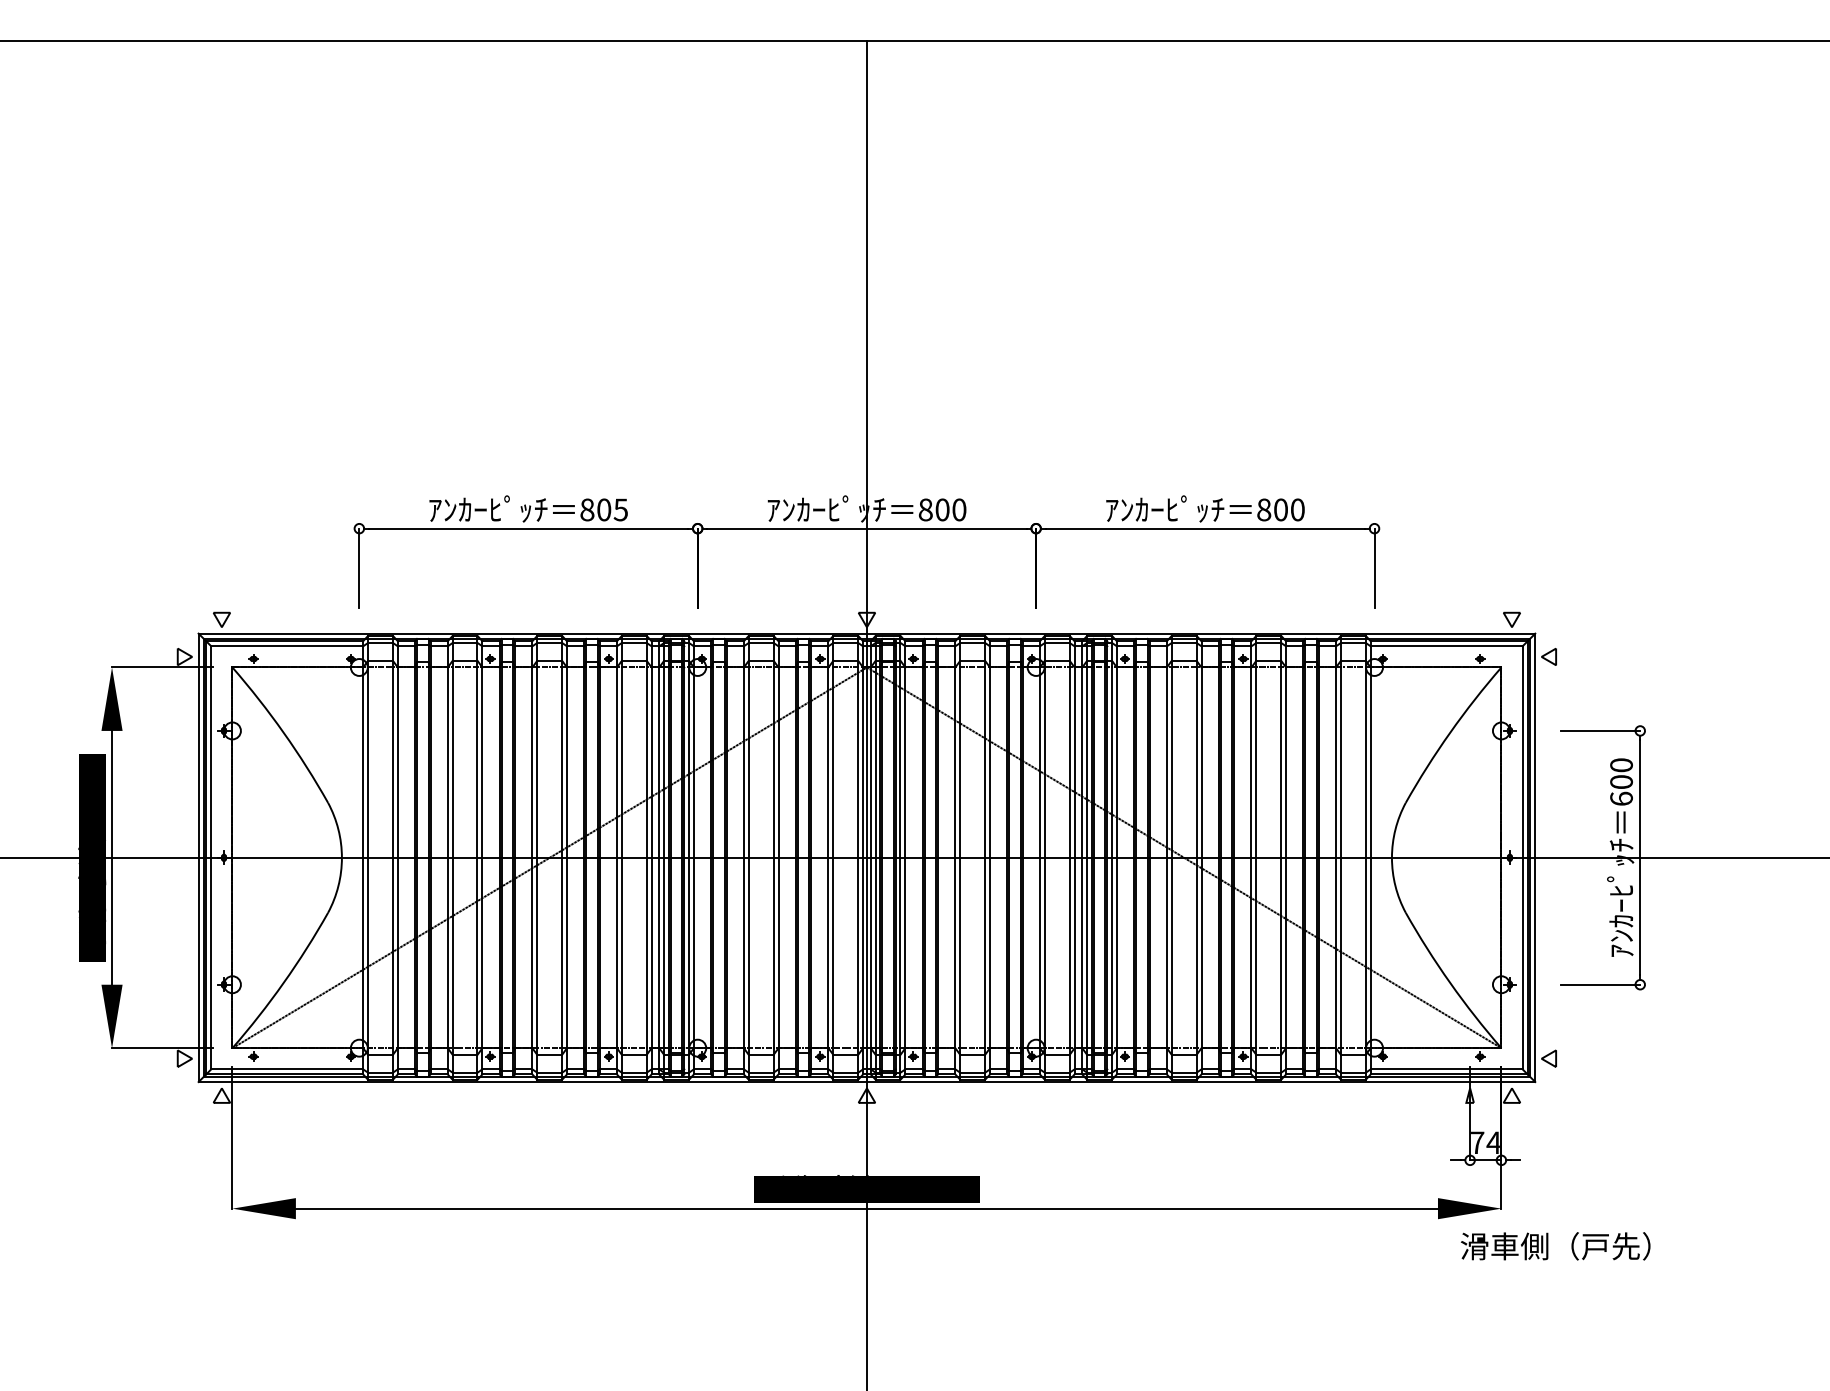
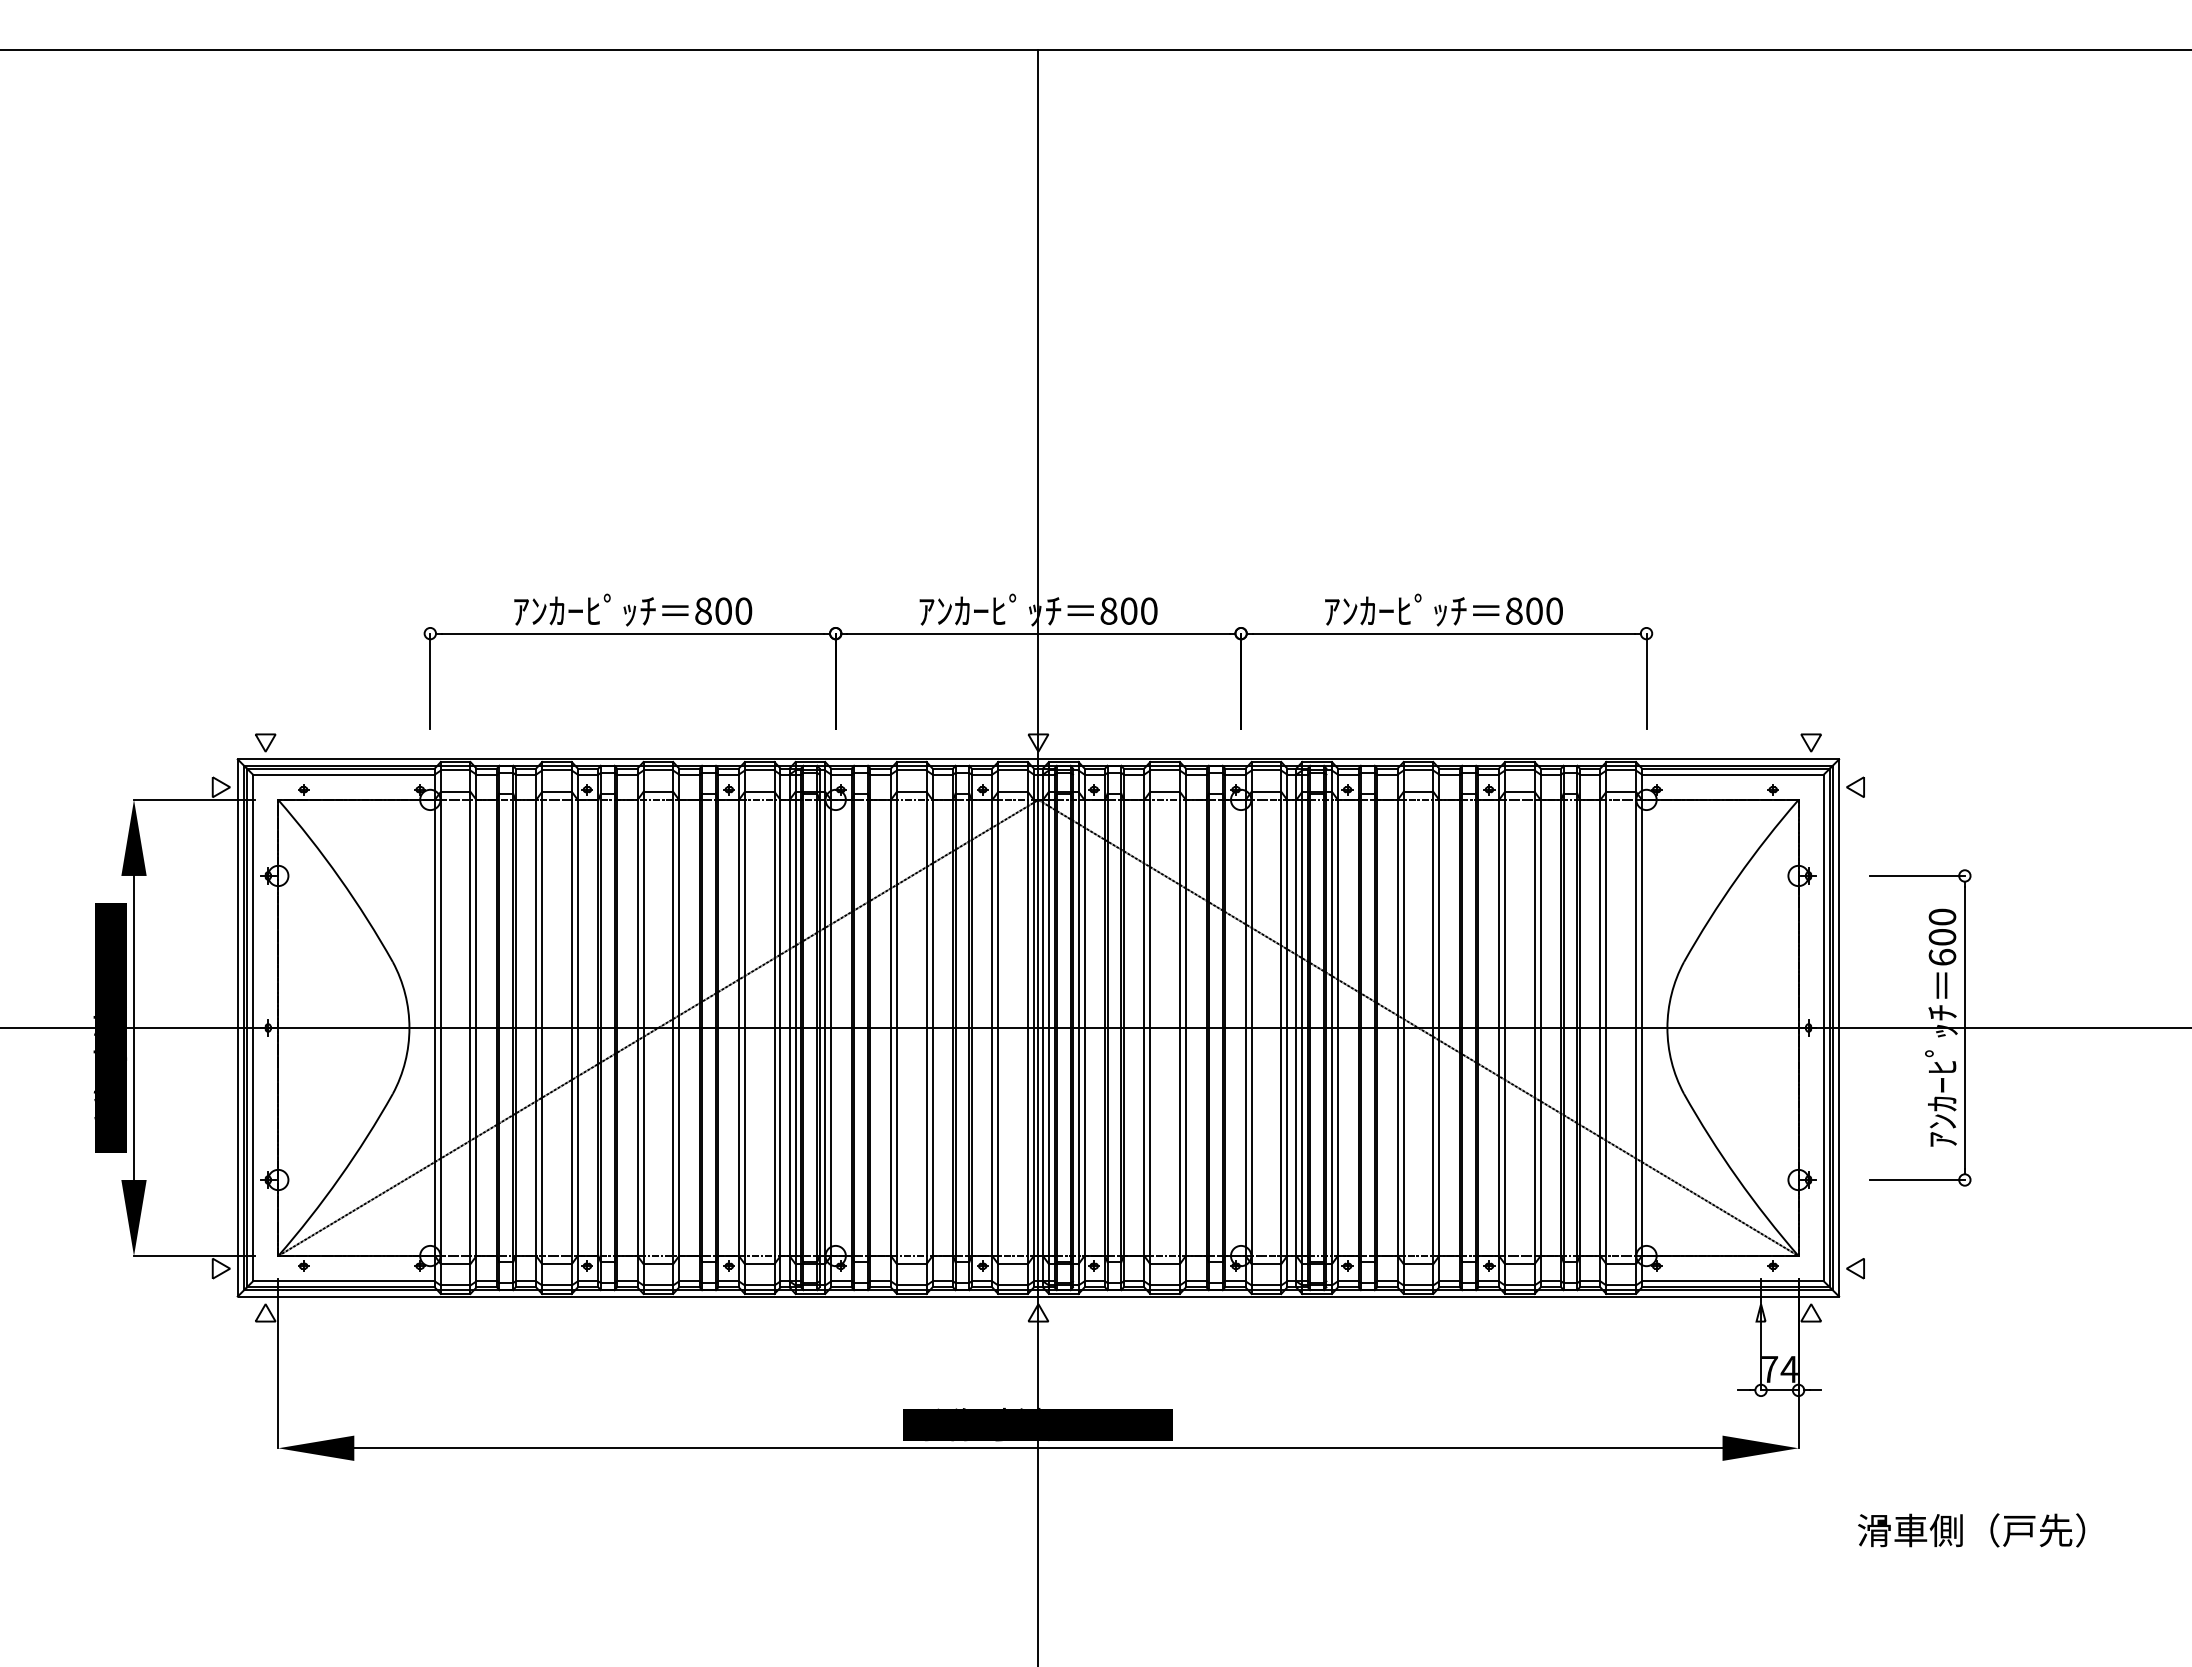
text: (620, 509) -> (743, 610), 805 -> 800
text: (1555, 1246) -> (1971, 1530), moved

